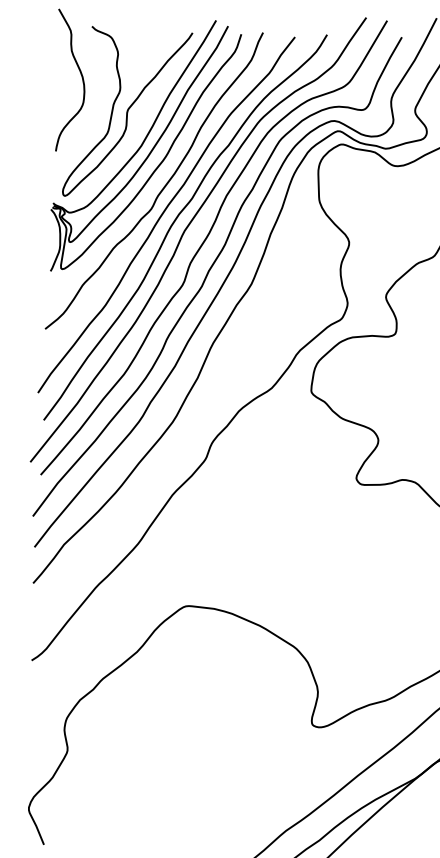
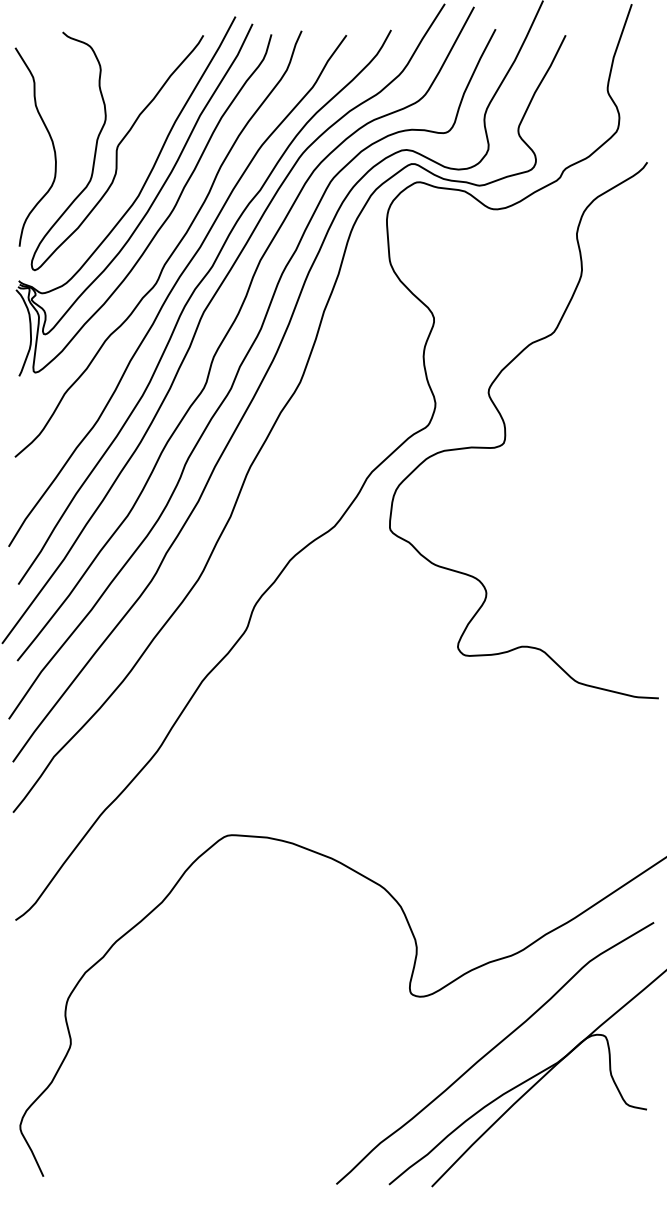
curve: (81, 77) -> (51, 142), moved

